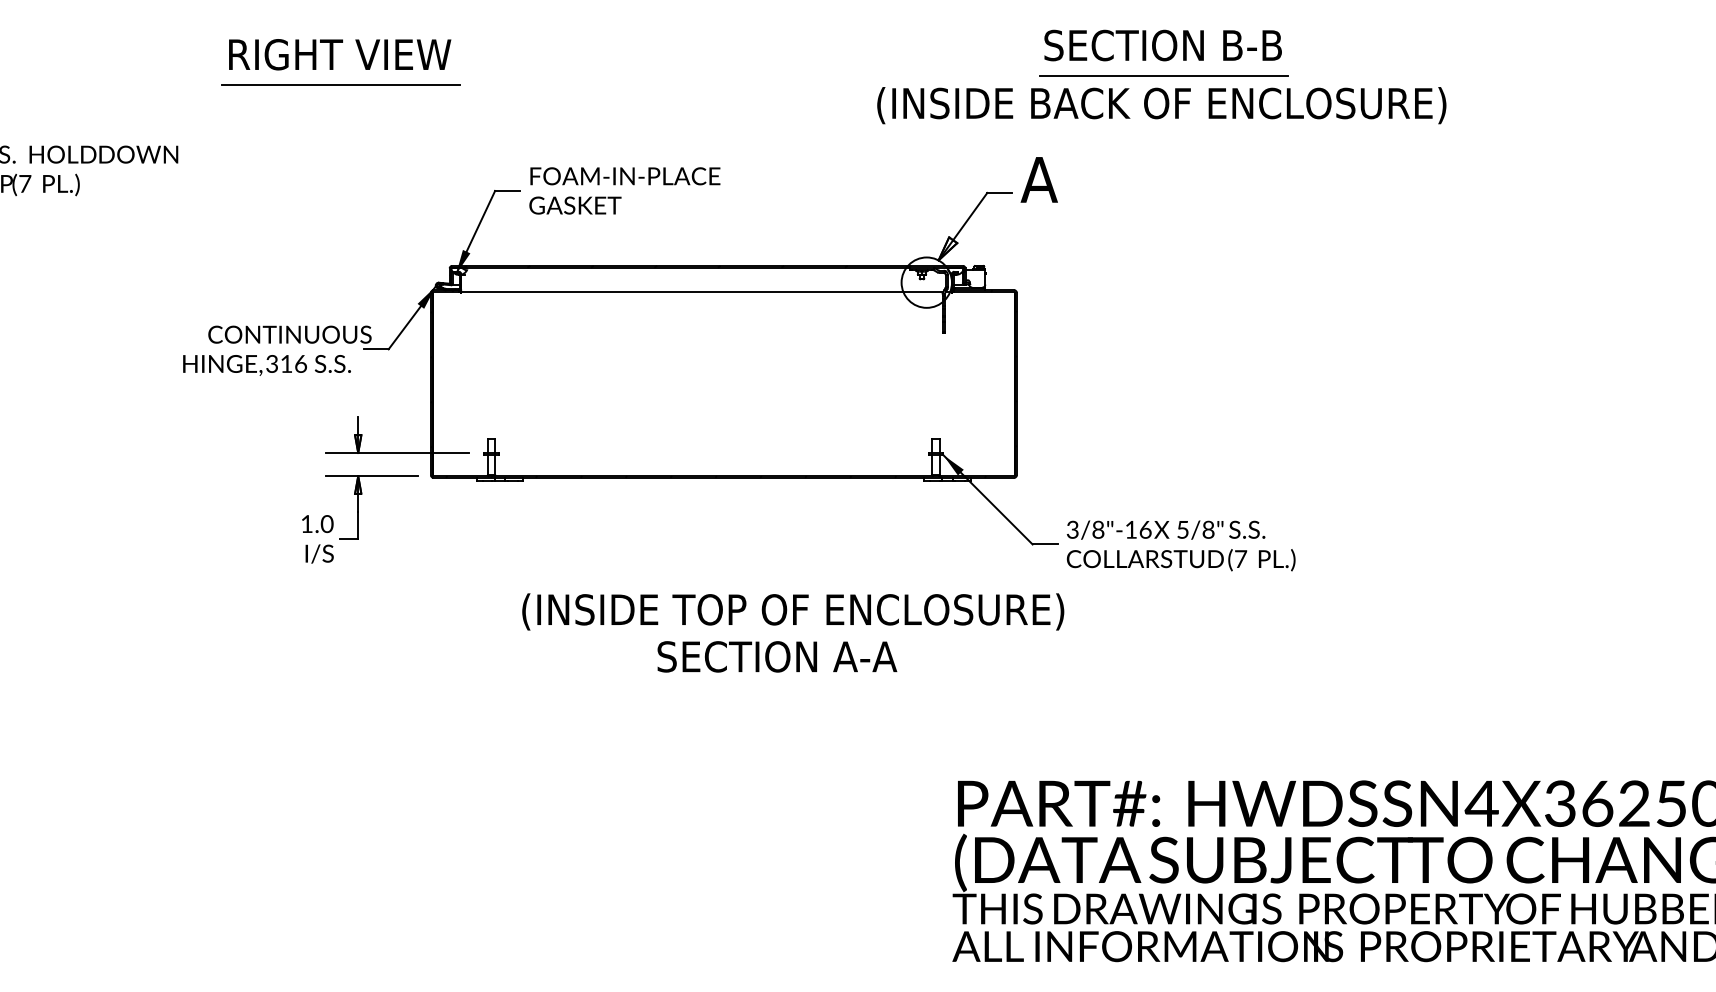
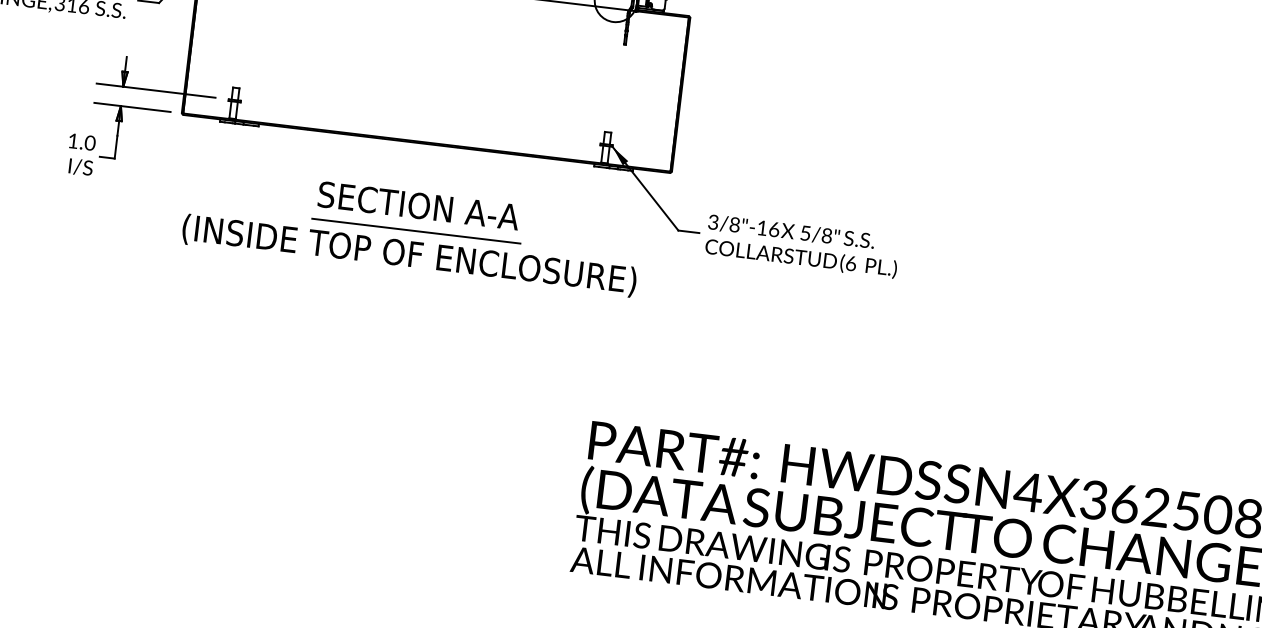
text: (1241, 559) -> (851, 263), (7 -> (6
line: (723, 582) -> (415, 231), added
text: (793, 611) -> (409, 255), moved
text: (777, 656) -> (419, 205), moved

